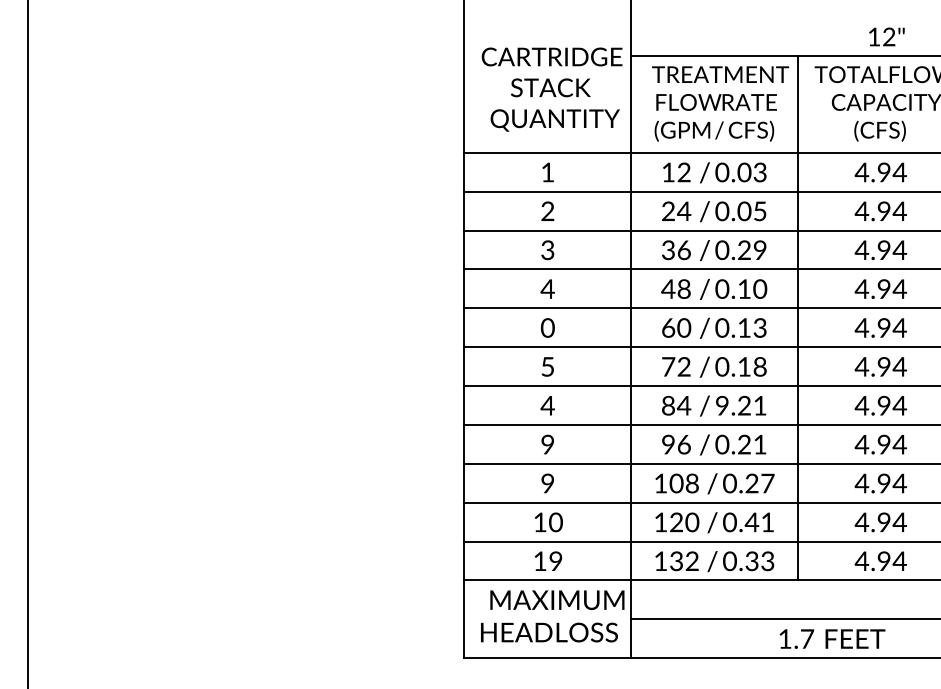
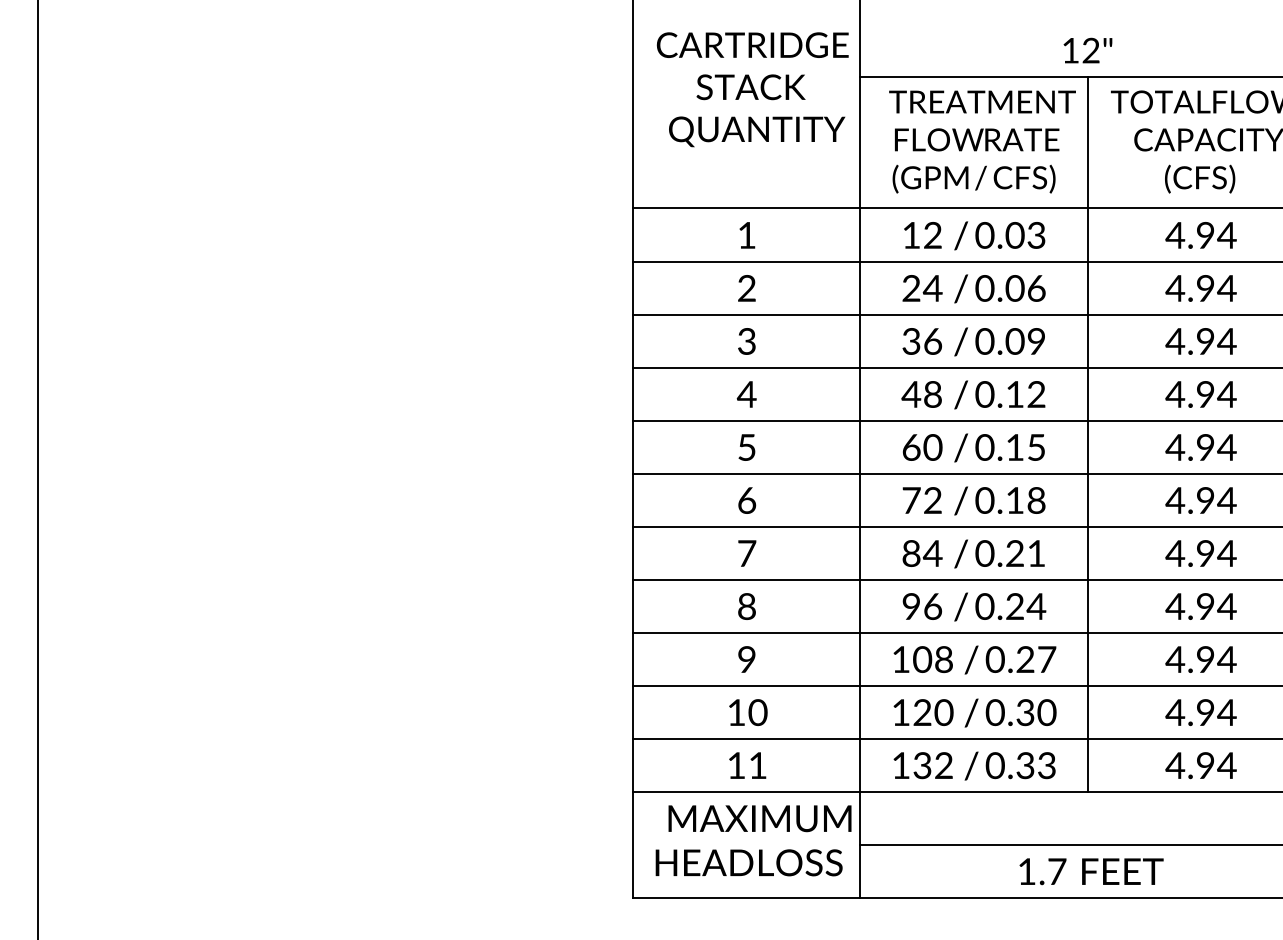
text: (886, 36) -> (1087, 49), moved
text: (551, 89) -> (751, 89), moved
text: (759, 211) -> (1035, 288), 0.05 -> 0.06
text: (744, 250) -> (1015, 341), 0.29 -> 0.09
text: (760, 288) -> (1036, 393), 0.10 -> 0.12
text: (547, 327) -> (746, 446), 0 -> 5
text: (759, 327) -> (1035, 446), 0.13 -> 0.15
text: (547, 366) -> (746, 500), 5 -> 6
text: (547, 405) -> (746, 553), 4 -> 7
text: (722, 406) -> (985, 554), 9.21 -> 0.21
text: (759, 444) -> (1035, 606), 0.21 -> 0.24
text: (547, 445) -> (746, 607), 9 -> 8
text: (759, 522) -> (1035, 712), 0.41 -> 0.30
text: (555, 560) -> (757, 764), 19 -> 11
text: (832, 638) -> (1091, 870), moved

